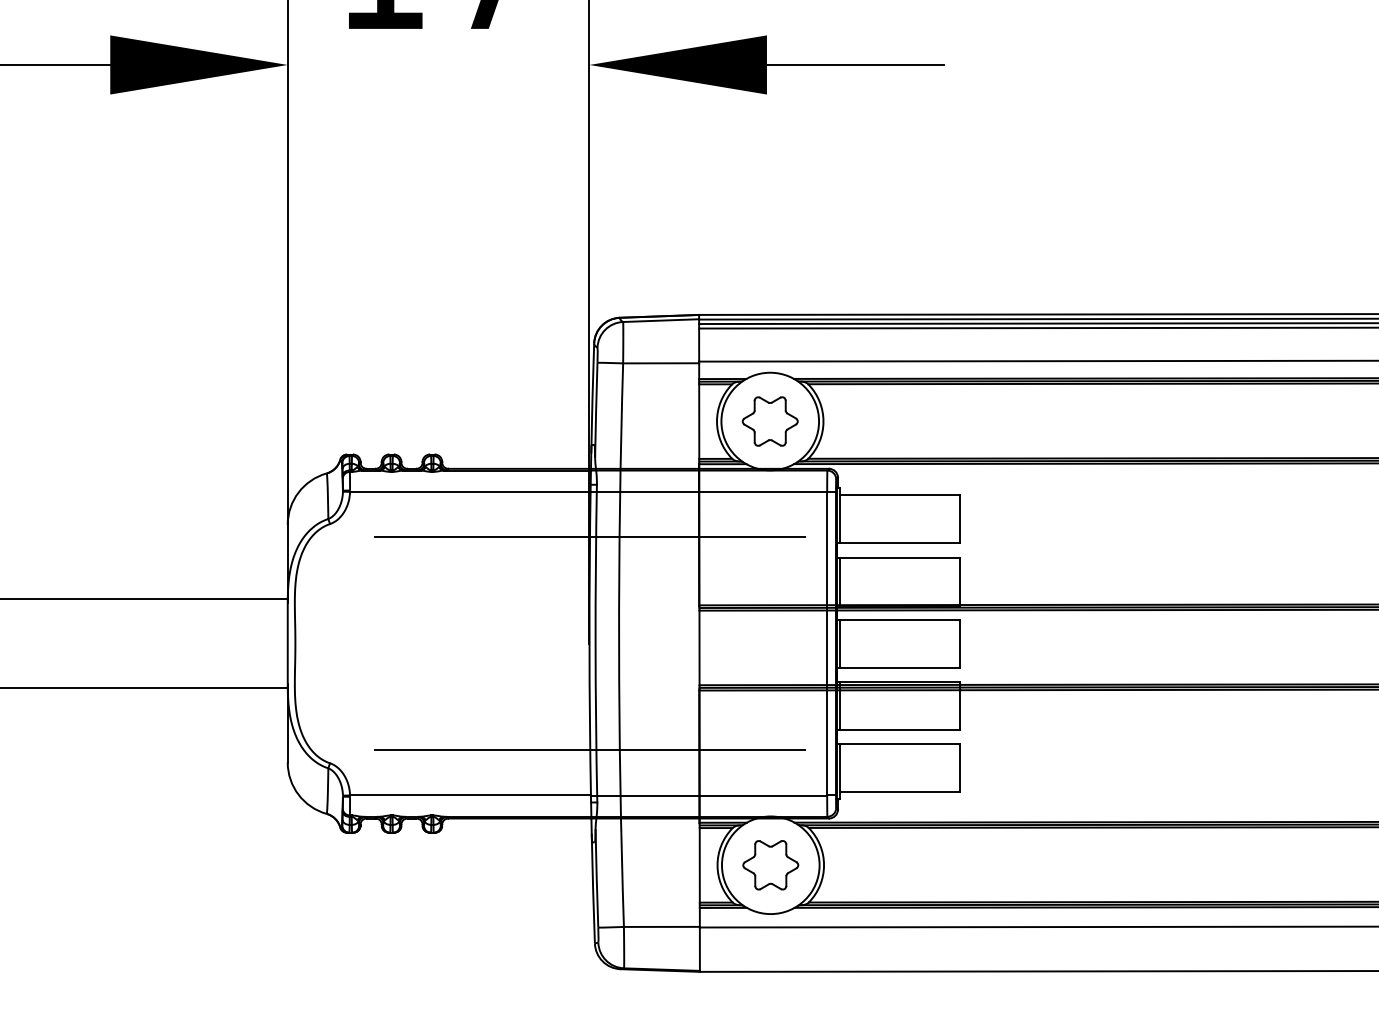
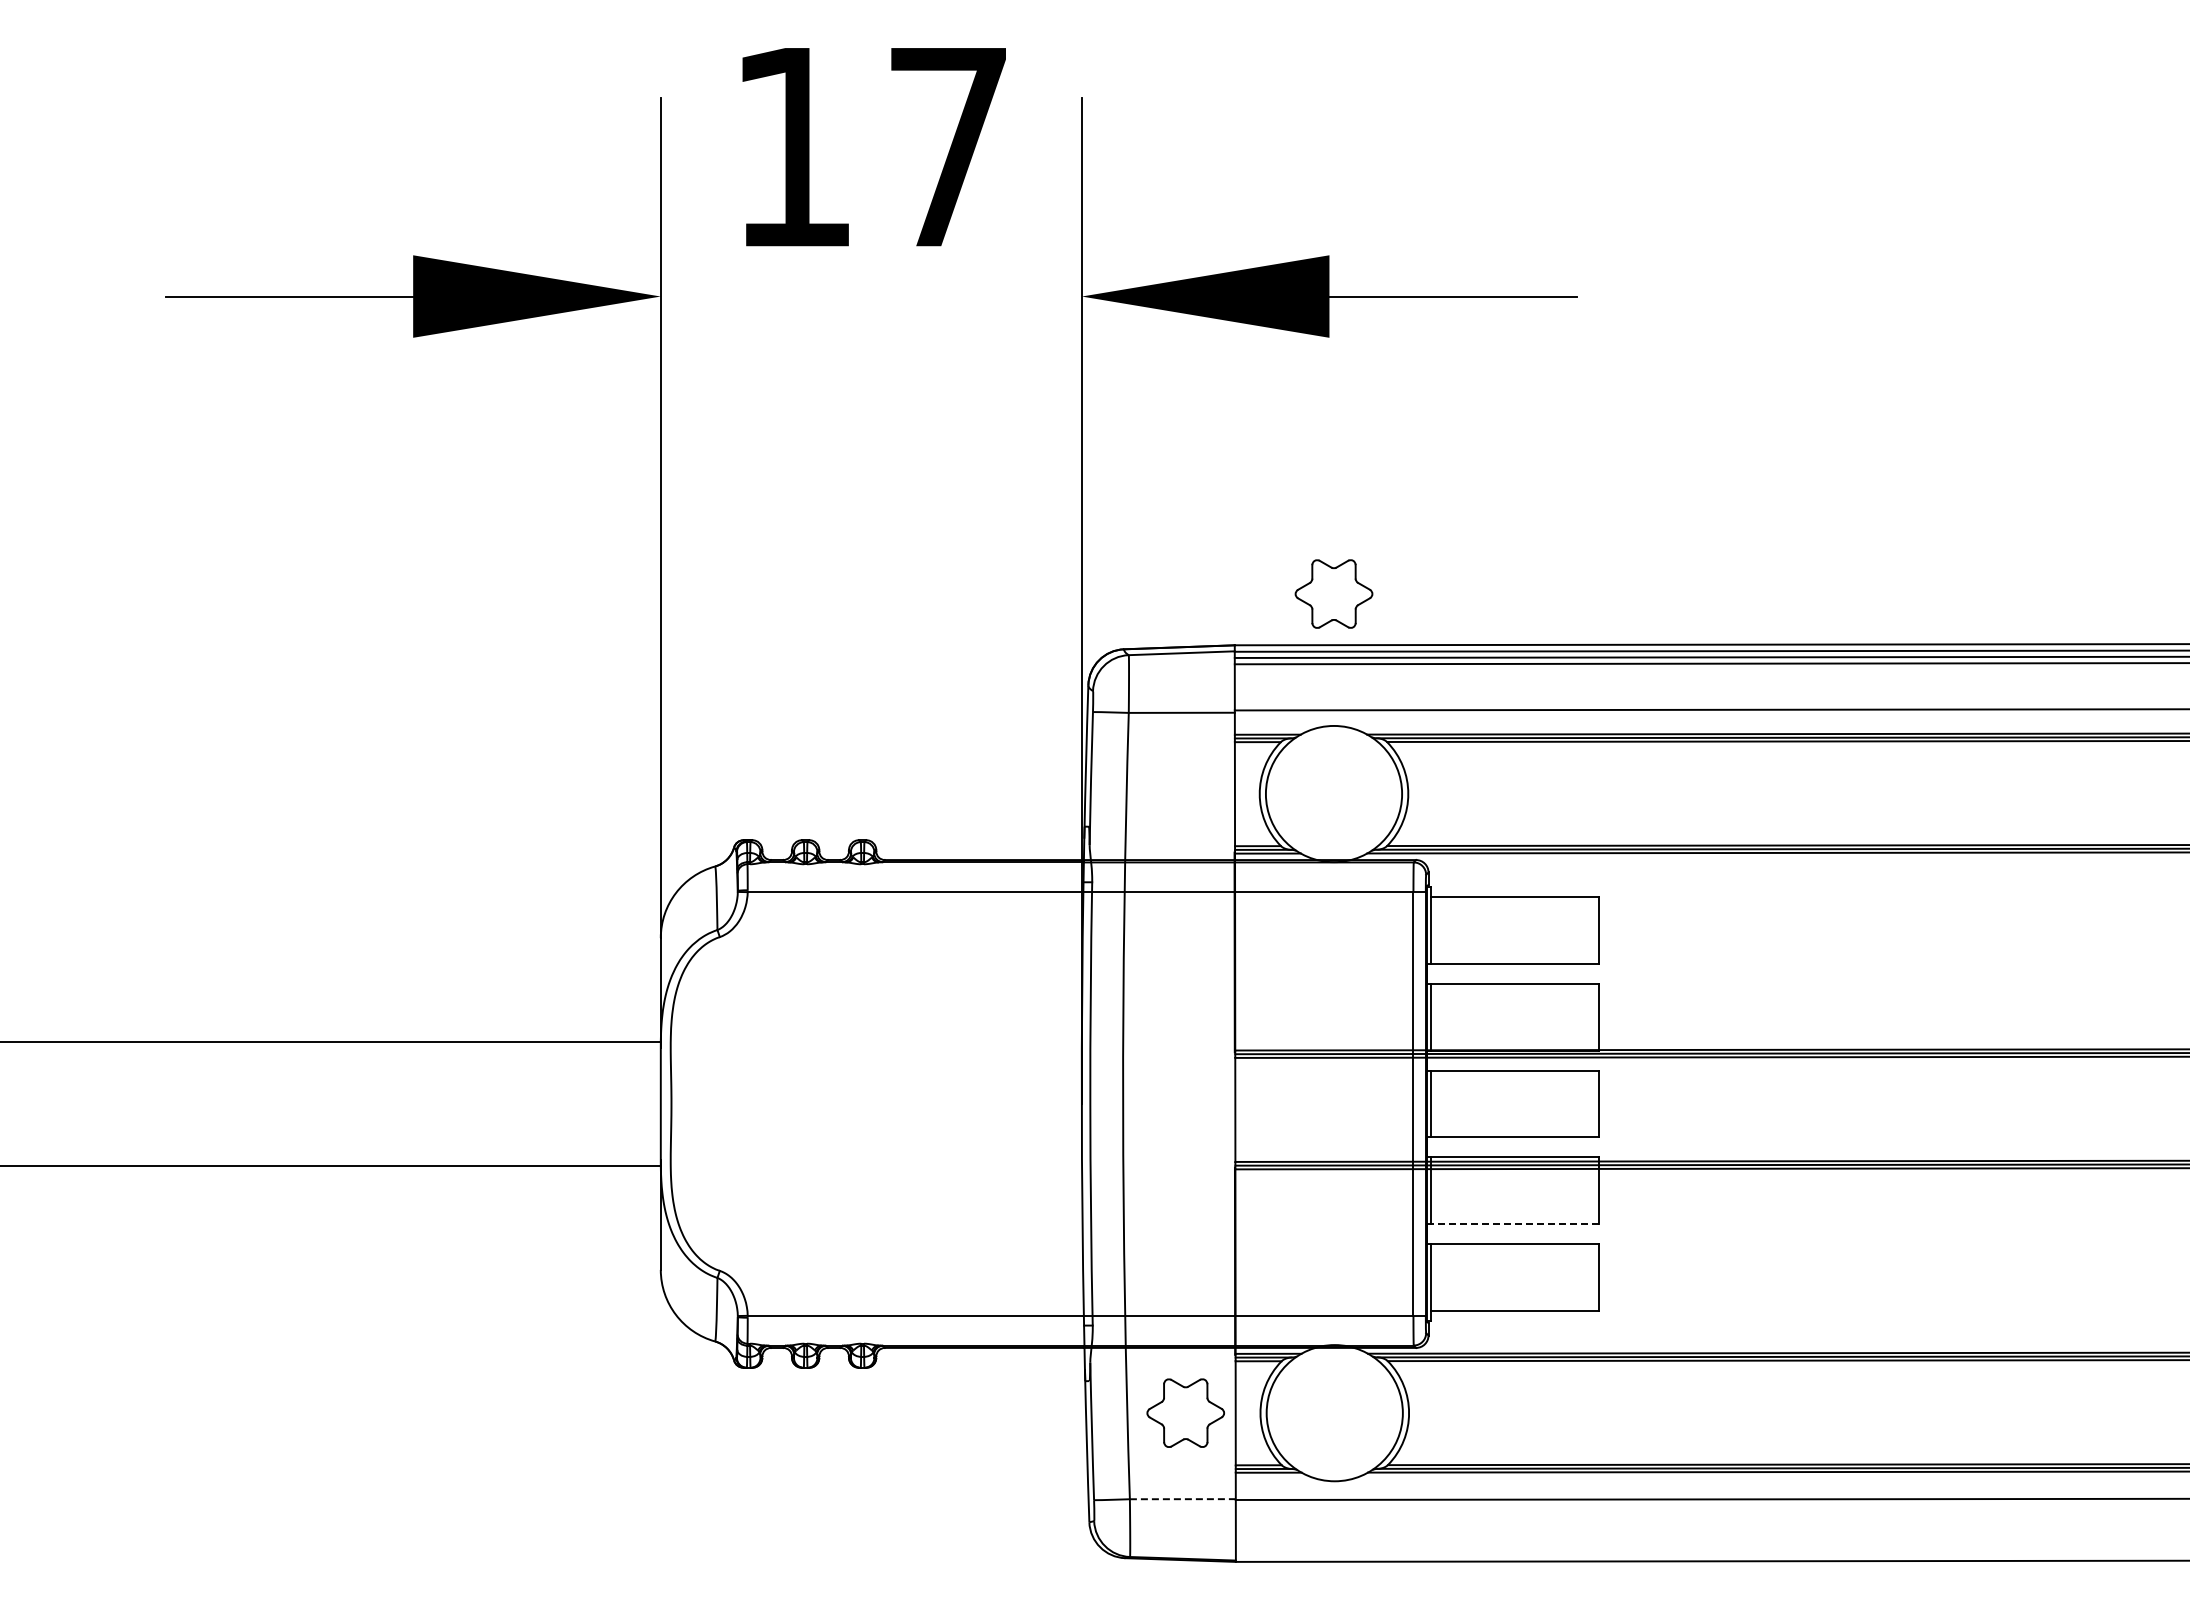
part: (769, 421) -> (1333, 593), moved
line: (589, 537) -> (1082, 955), removed
line: (899, 730) -> (1514, 1224), solid -> dashed
line: (589, 750) -> (1082, 1252), removed
part: (770, 864) -> (1185, 1412), moved
line: (661, 927) -> (1182, 1499), solid -> dashed

